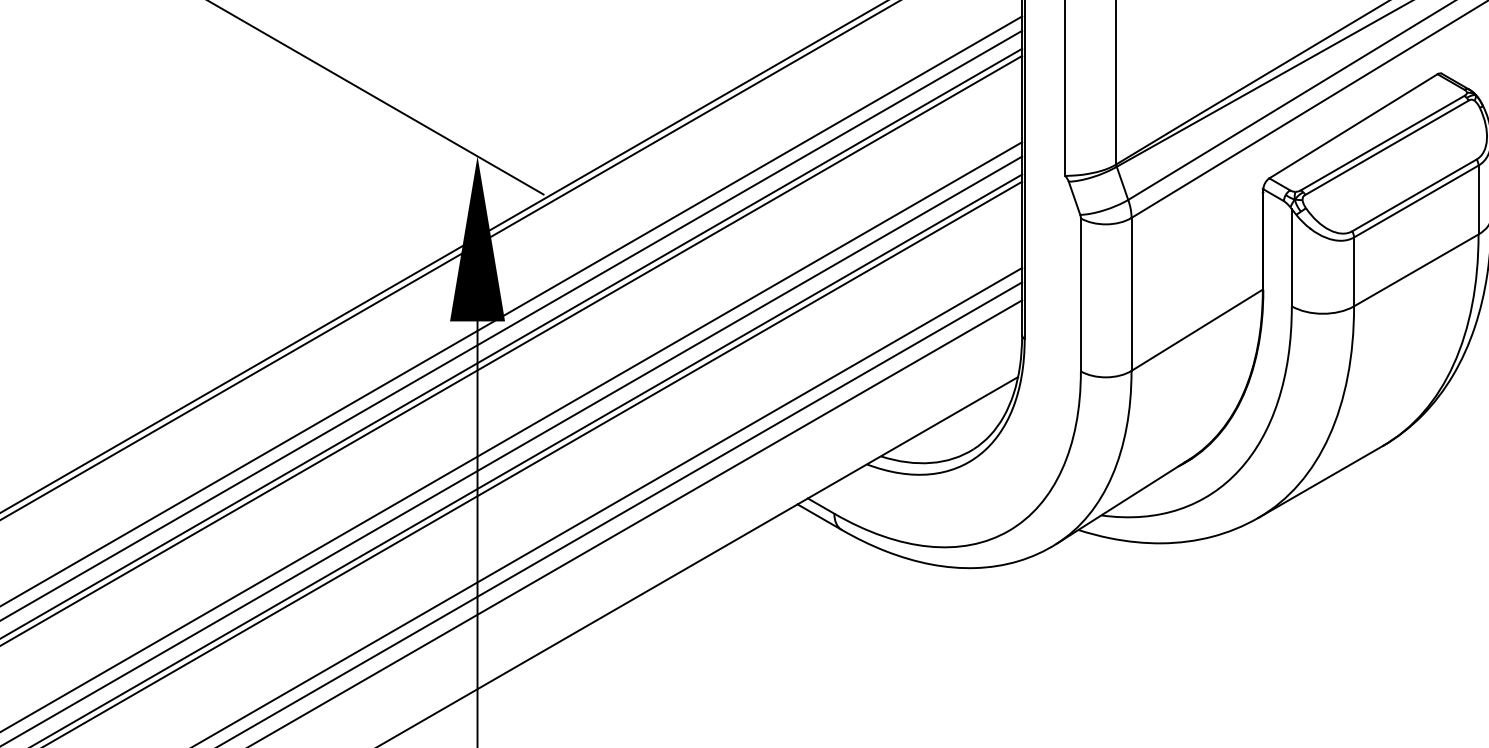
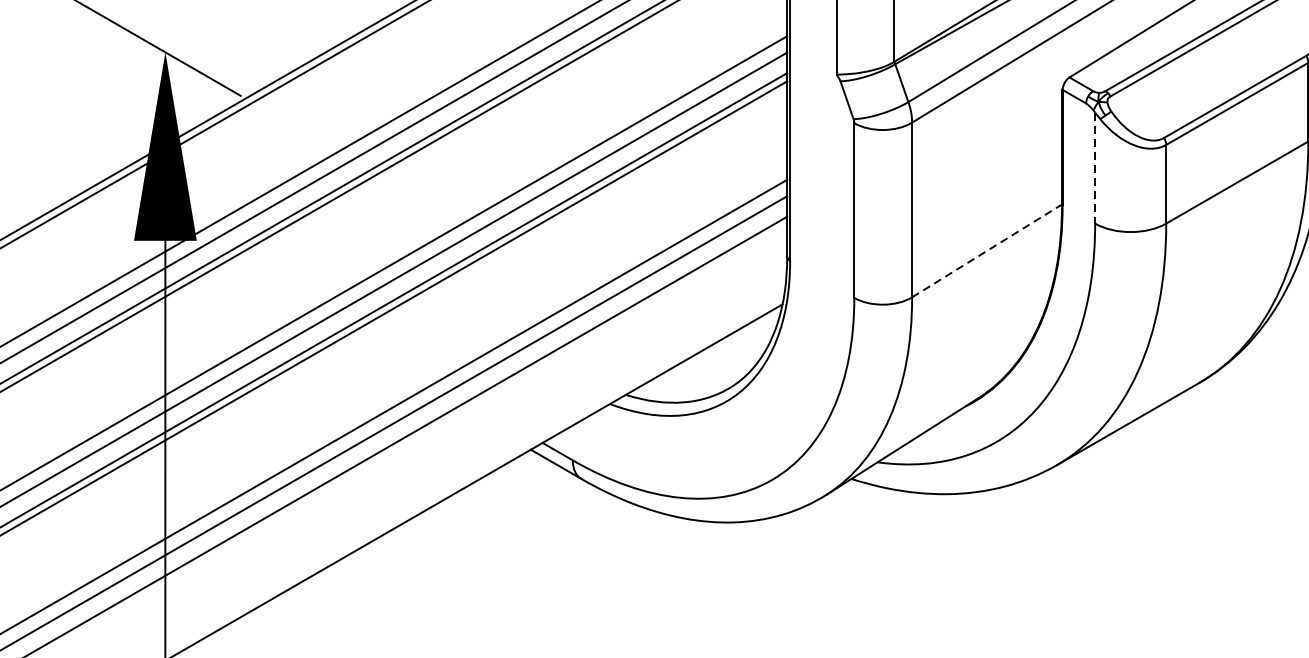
line: (1291, 257) -> (1094, 167), solid -> dashed
line: (1197, 329) -> (987, 250), solid -> dashed

